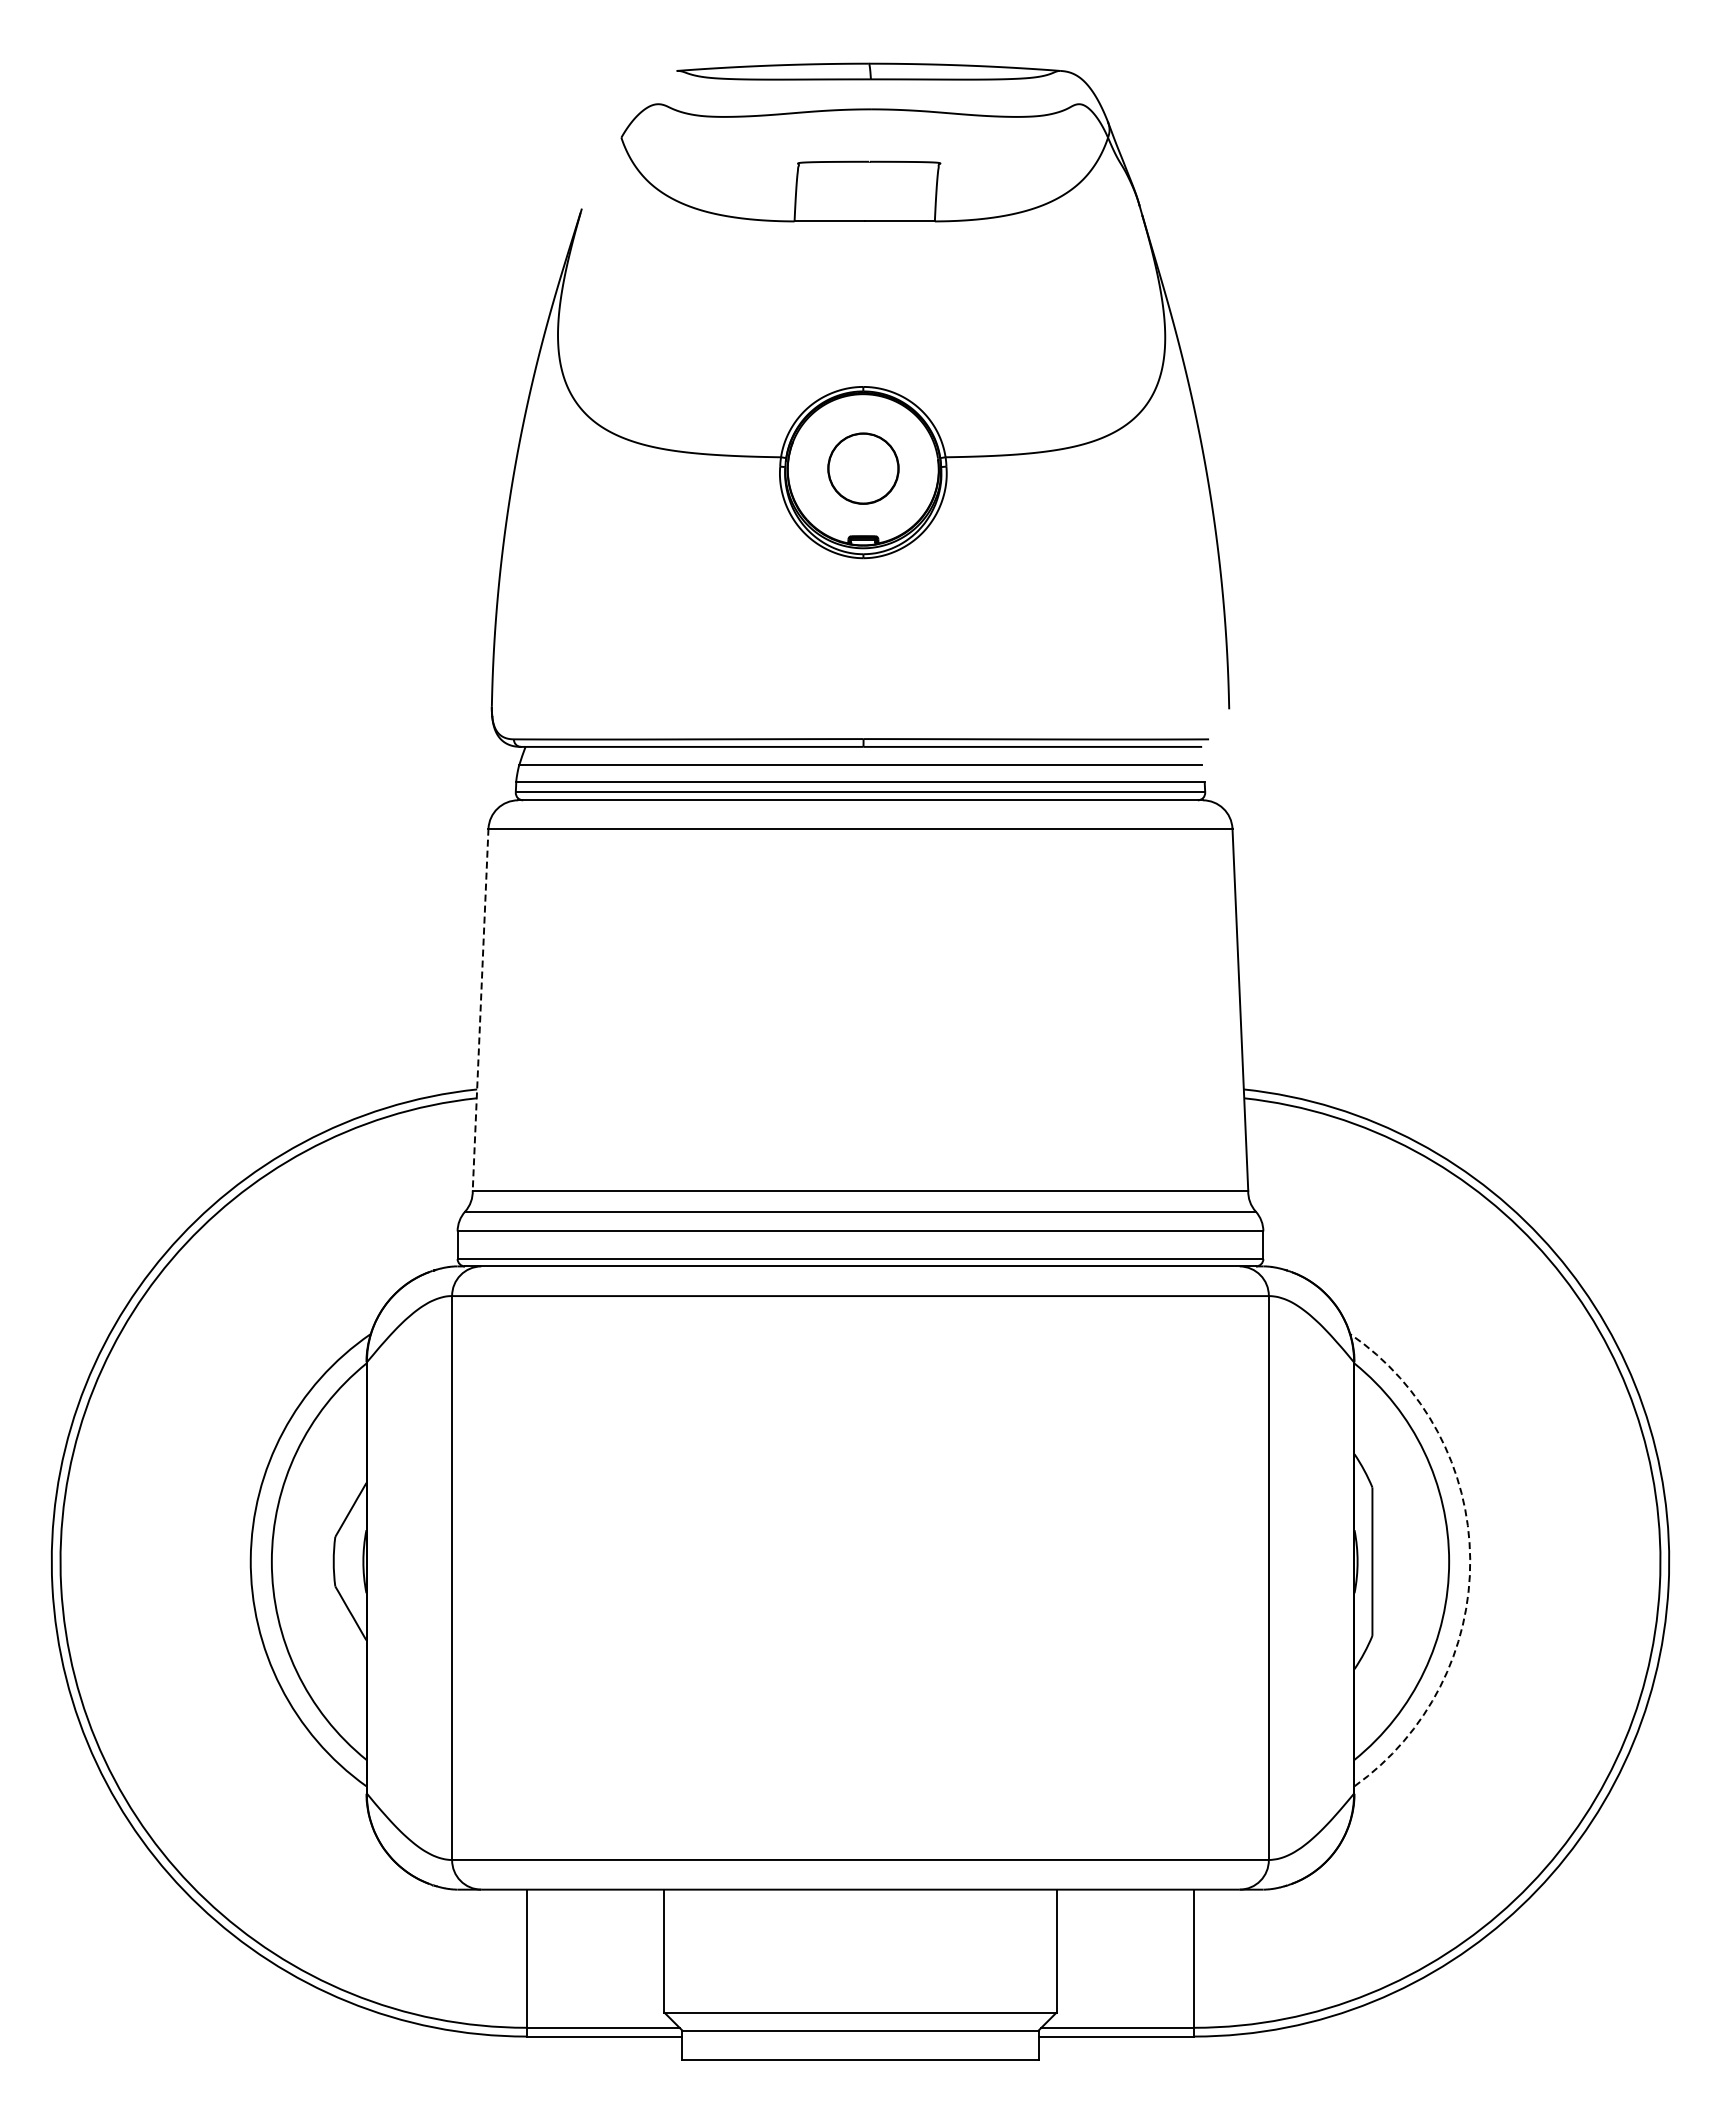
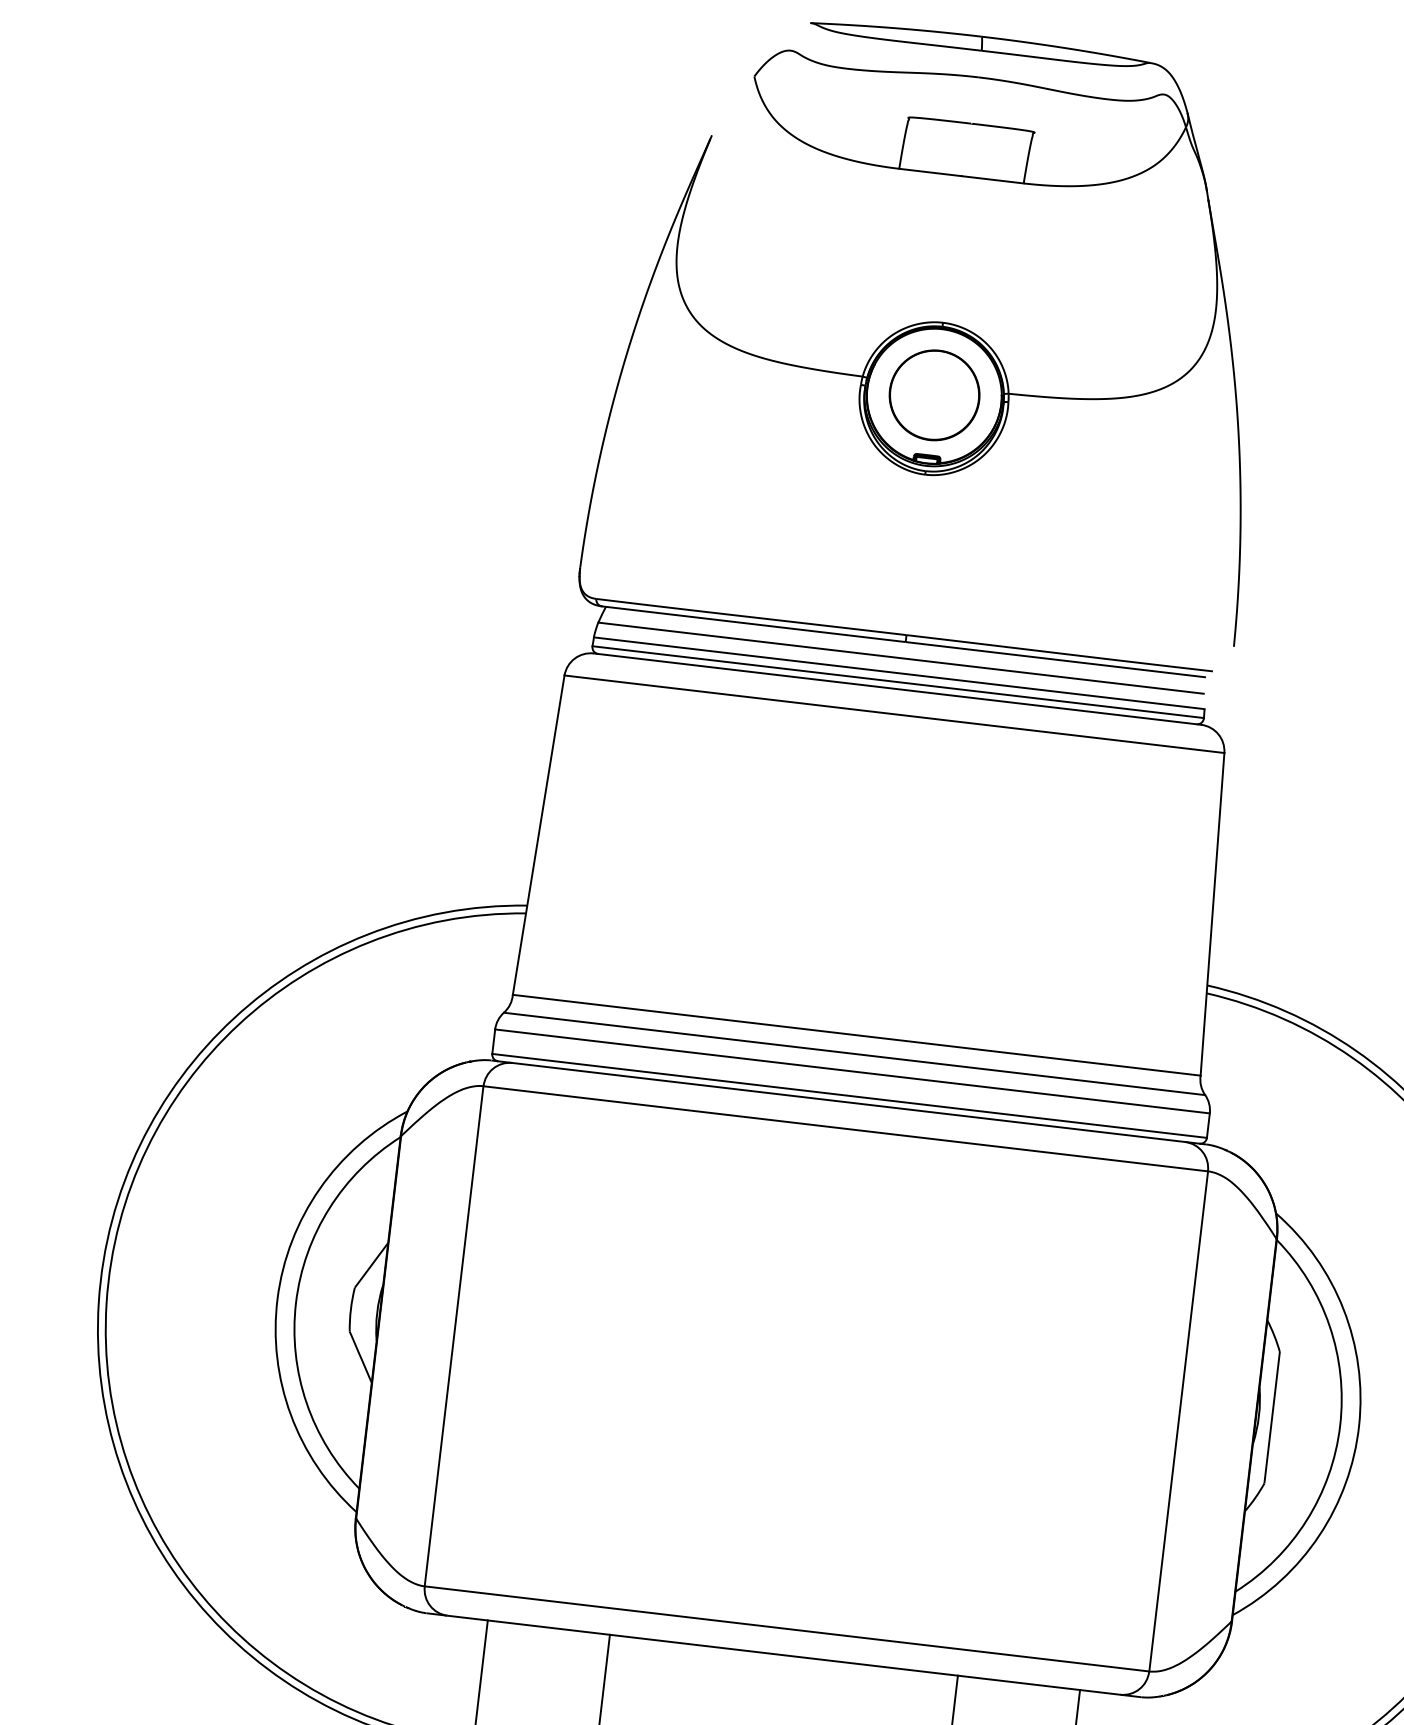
circle: (863, 468) -> (934, 395), size x1.43
line: (480, 1010) -> (538, 835), dashed -> solid
arc: (1470, 1559) -> (1359, 1425), dashed -> solid

